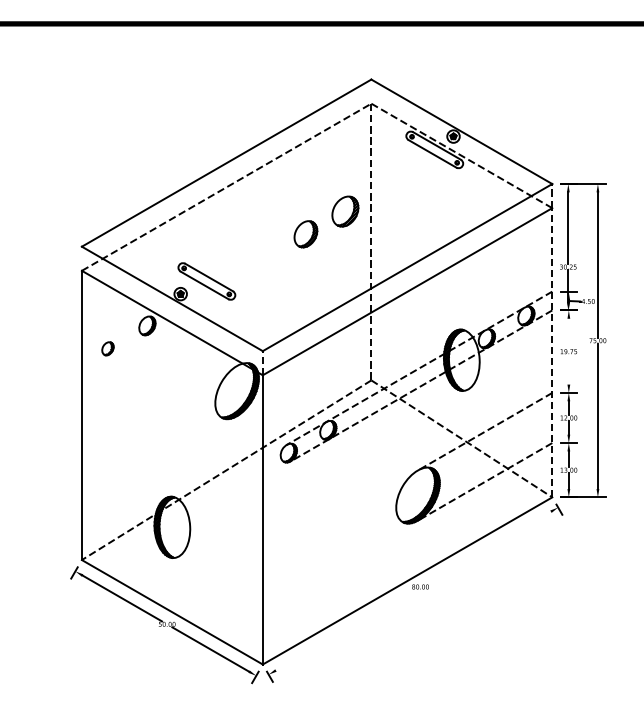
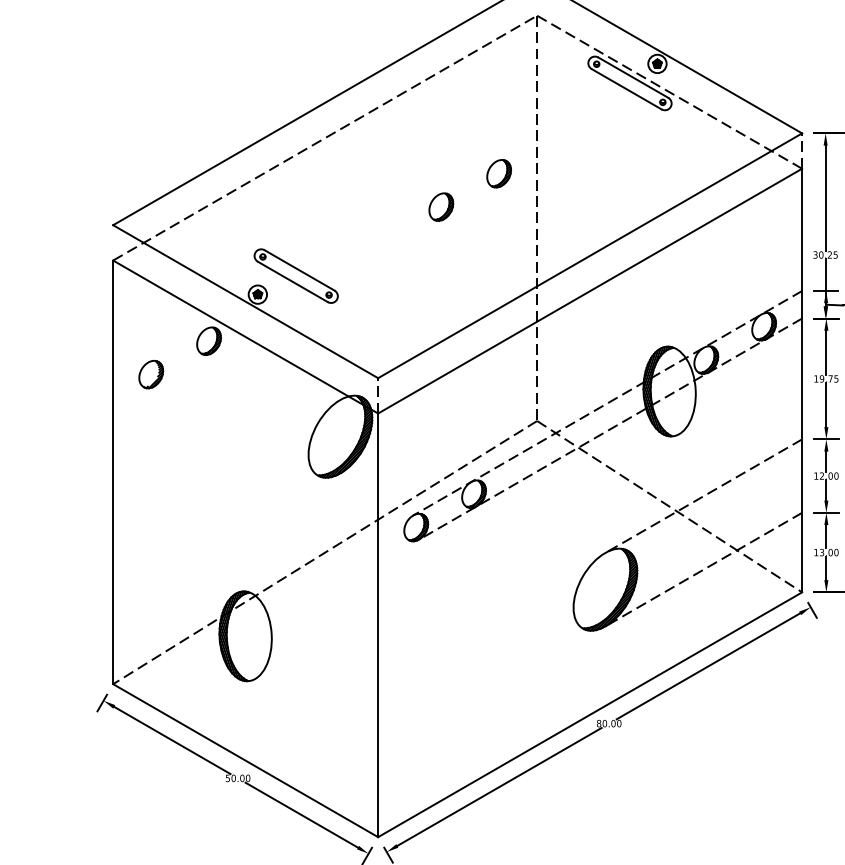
part: (345, 211) -> (499, 173), size x0.62
part: (305, 234) -> (440, 207), size x0.71
line: (568, 333) -> (825, 352), added
part: (107, 348) -> (150, 374), size x1.43
line: (552, 352) -> (802, 380), dashed -> solid
line: (568, 369) -> (825, 405), added
line: (487, 547) -> (707, 665), added
line: (345, 629) -> (499, 785), added

